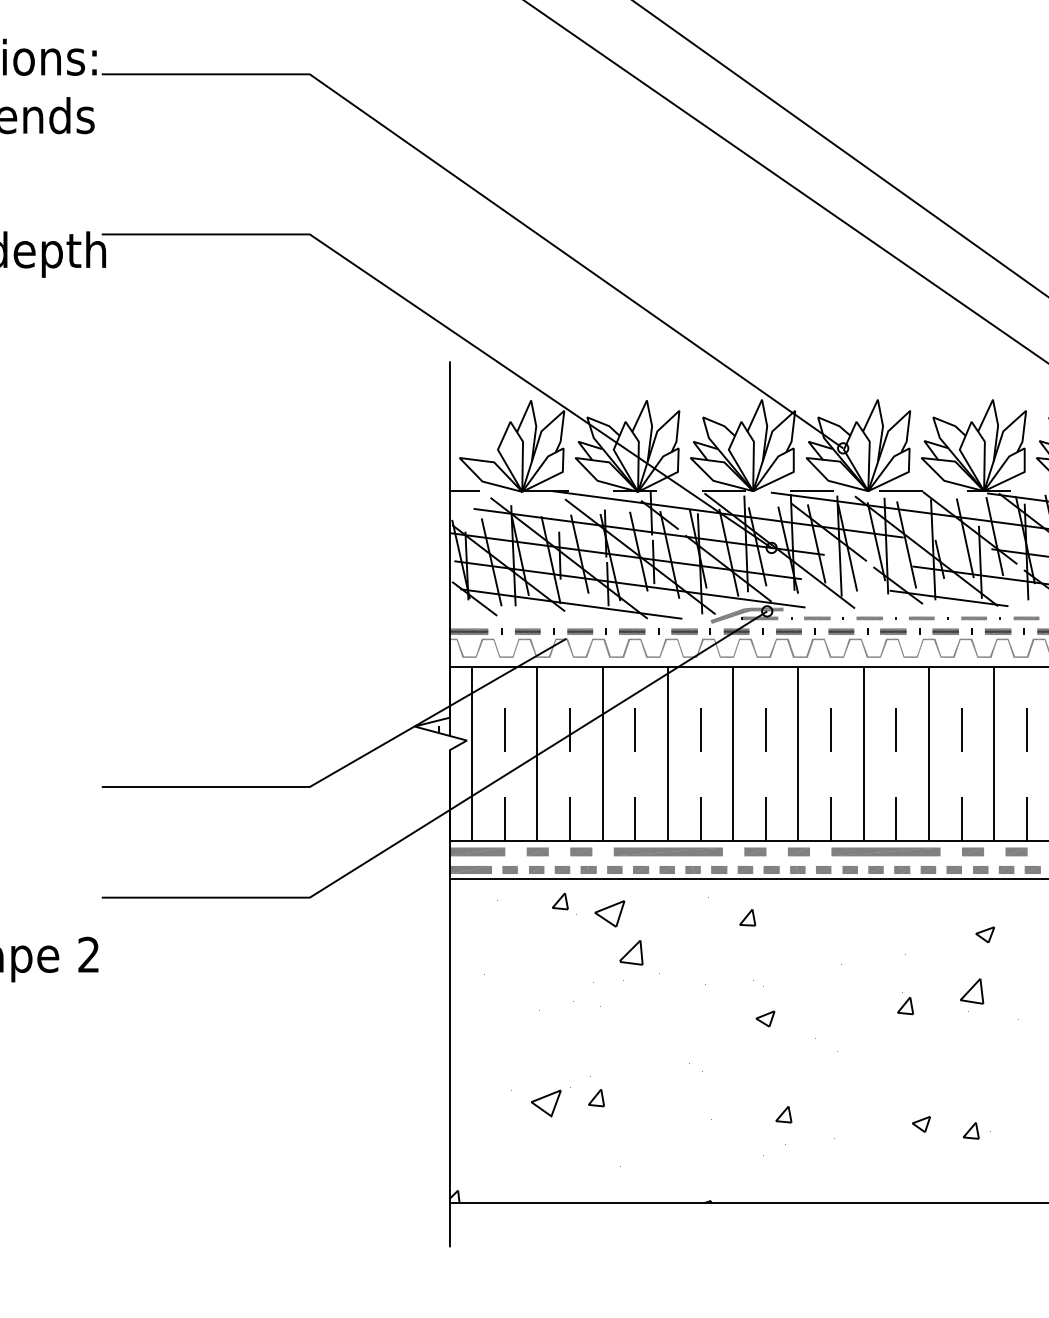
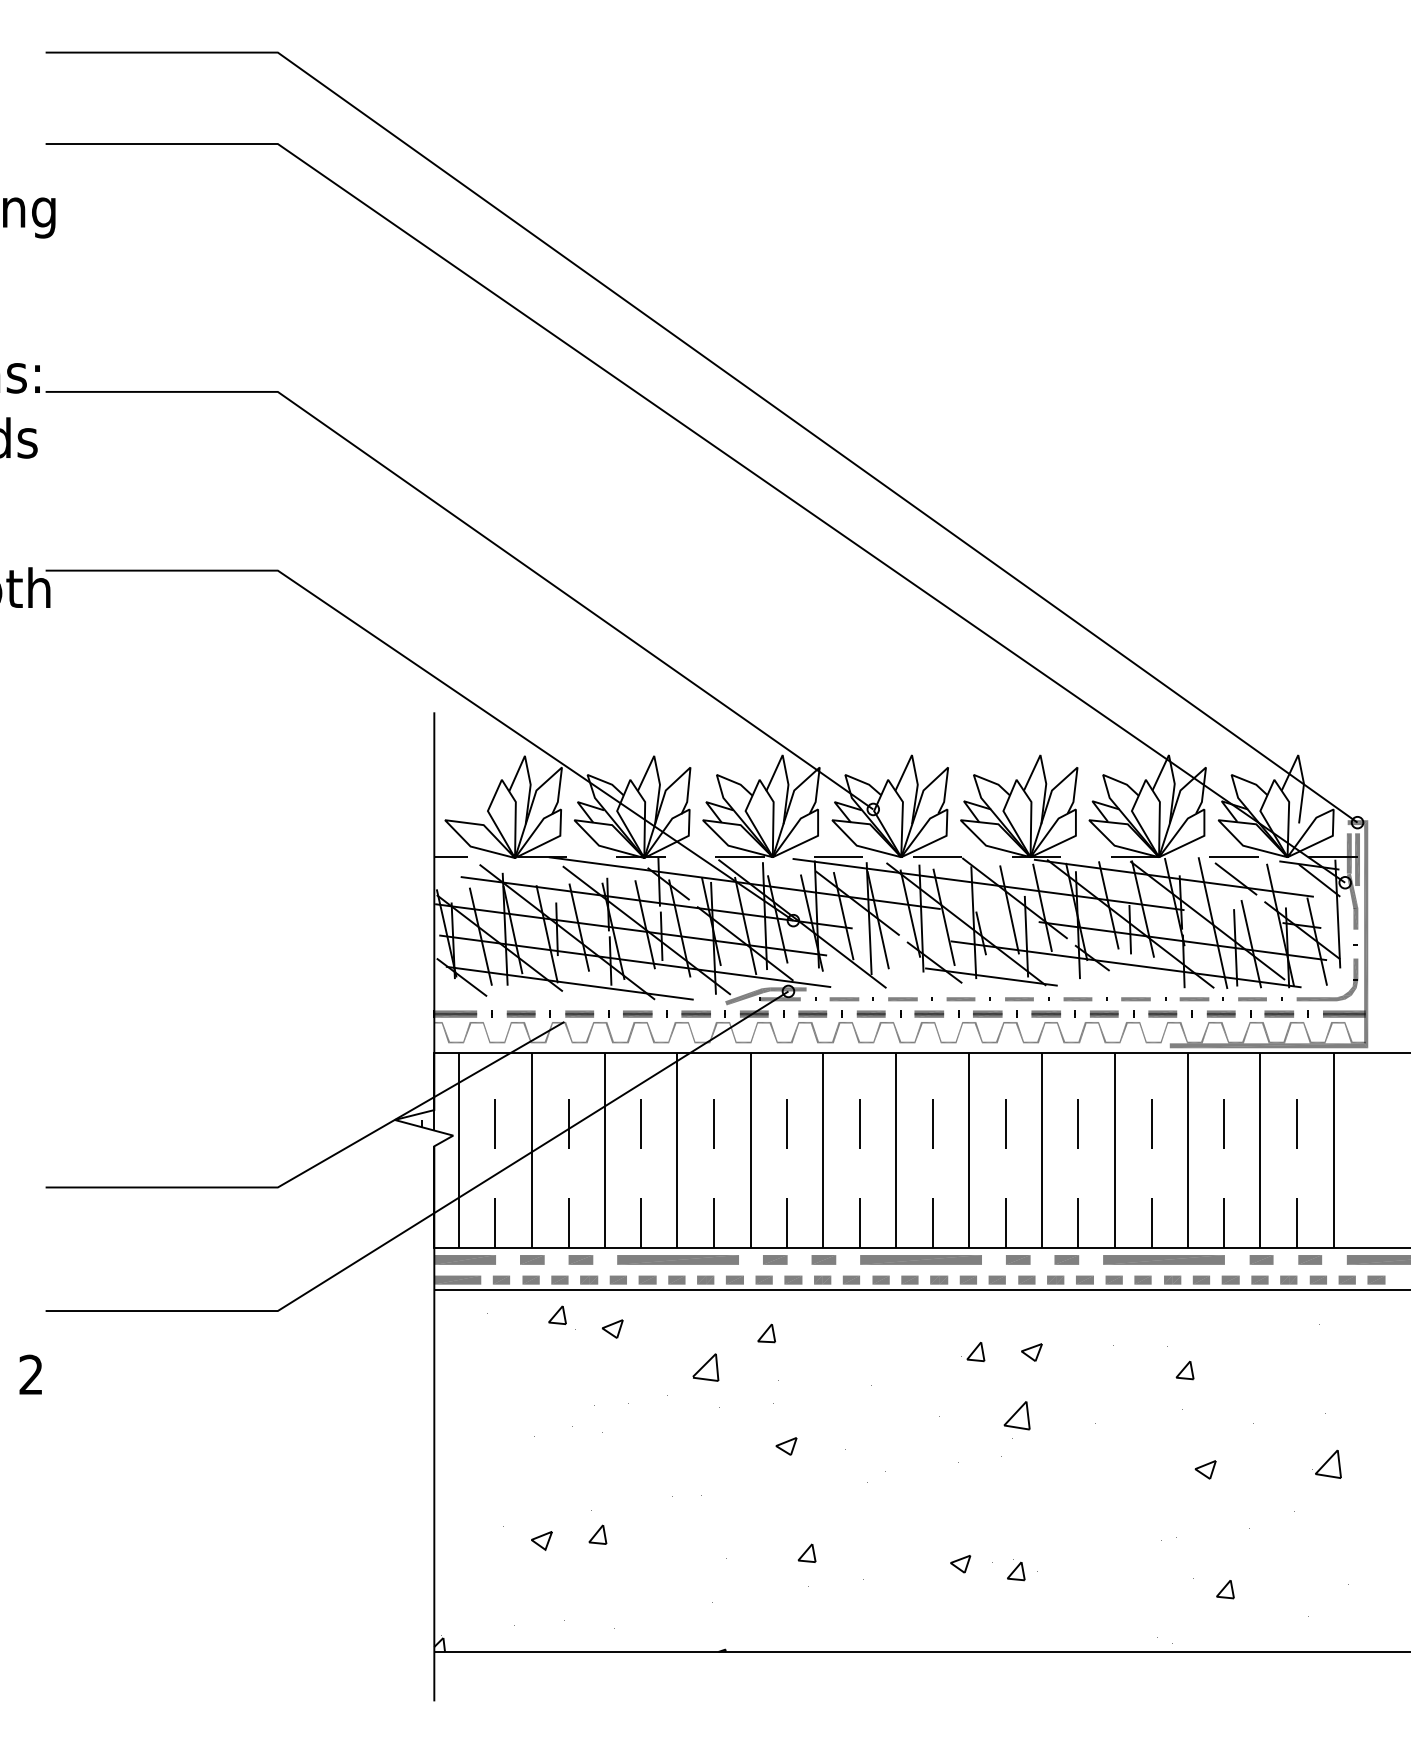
part: (609, 913) -> (612, 1328), size x0.62
part: (631, 952) -> (705, 1367), moved
part: (903, 1006) -> (973, 1352), moved
part: (545, 1103) -> (541, 1540), size x0.62

